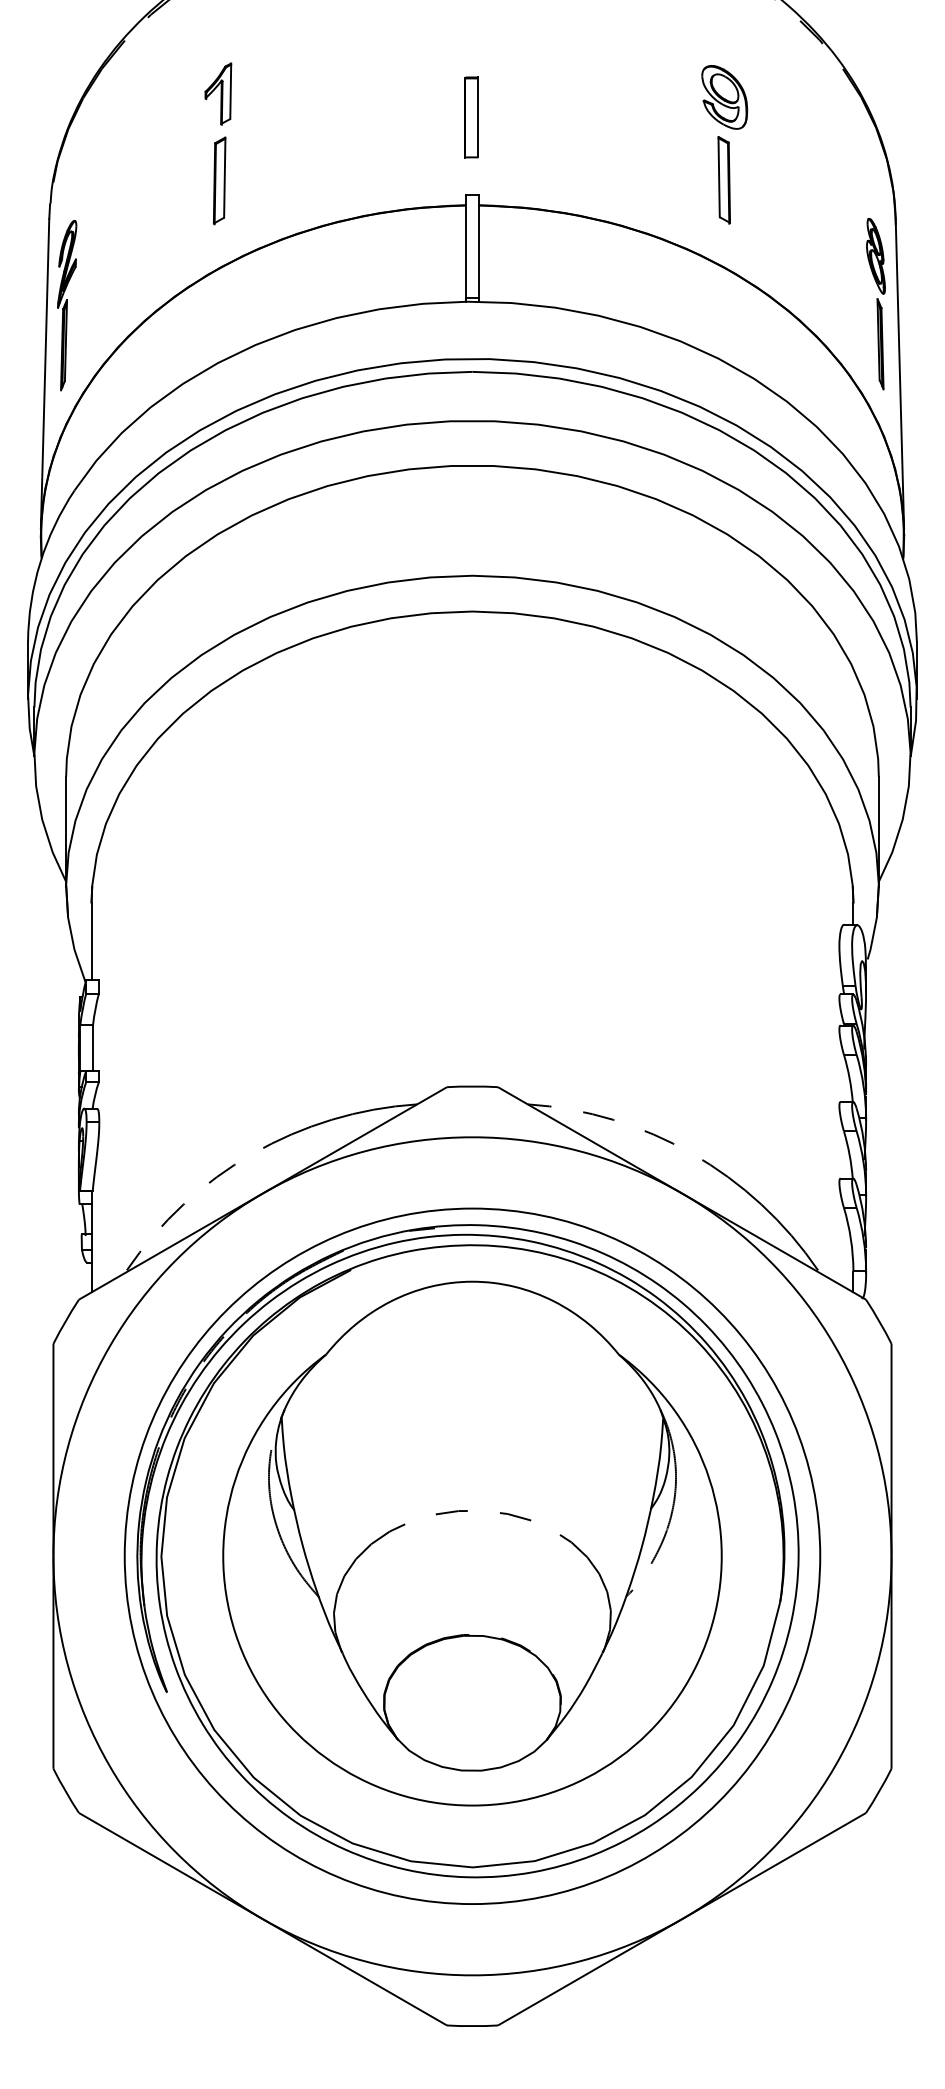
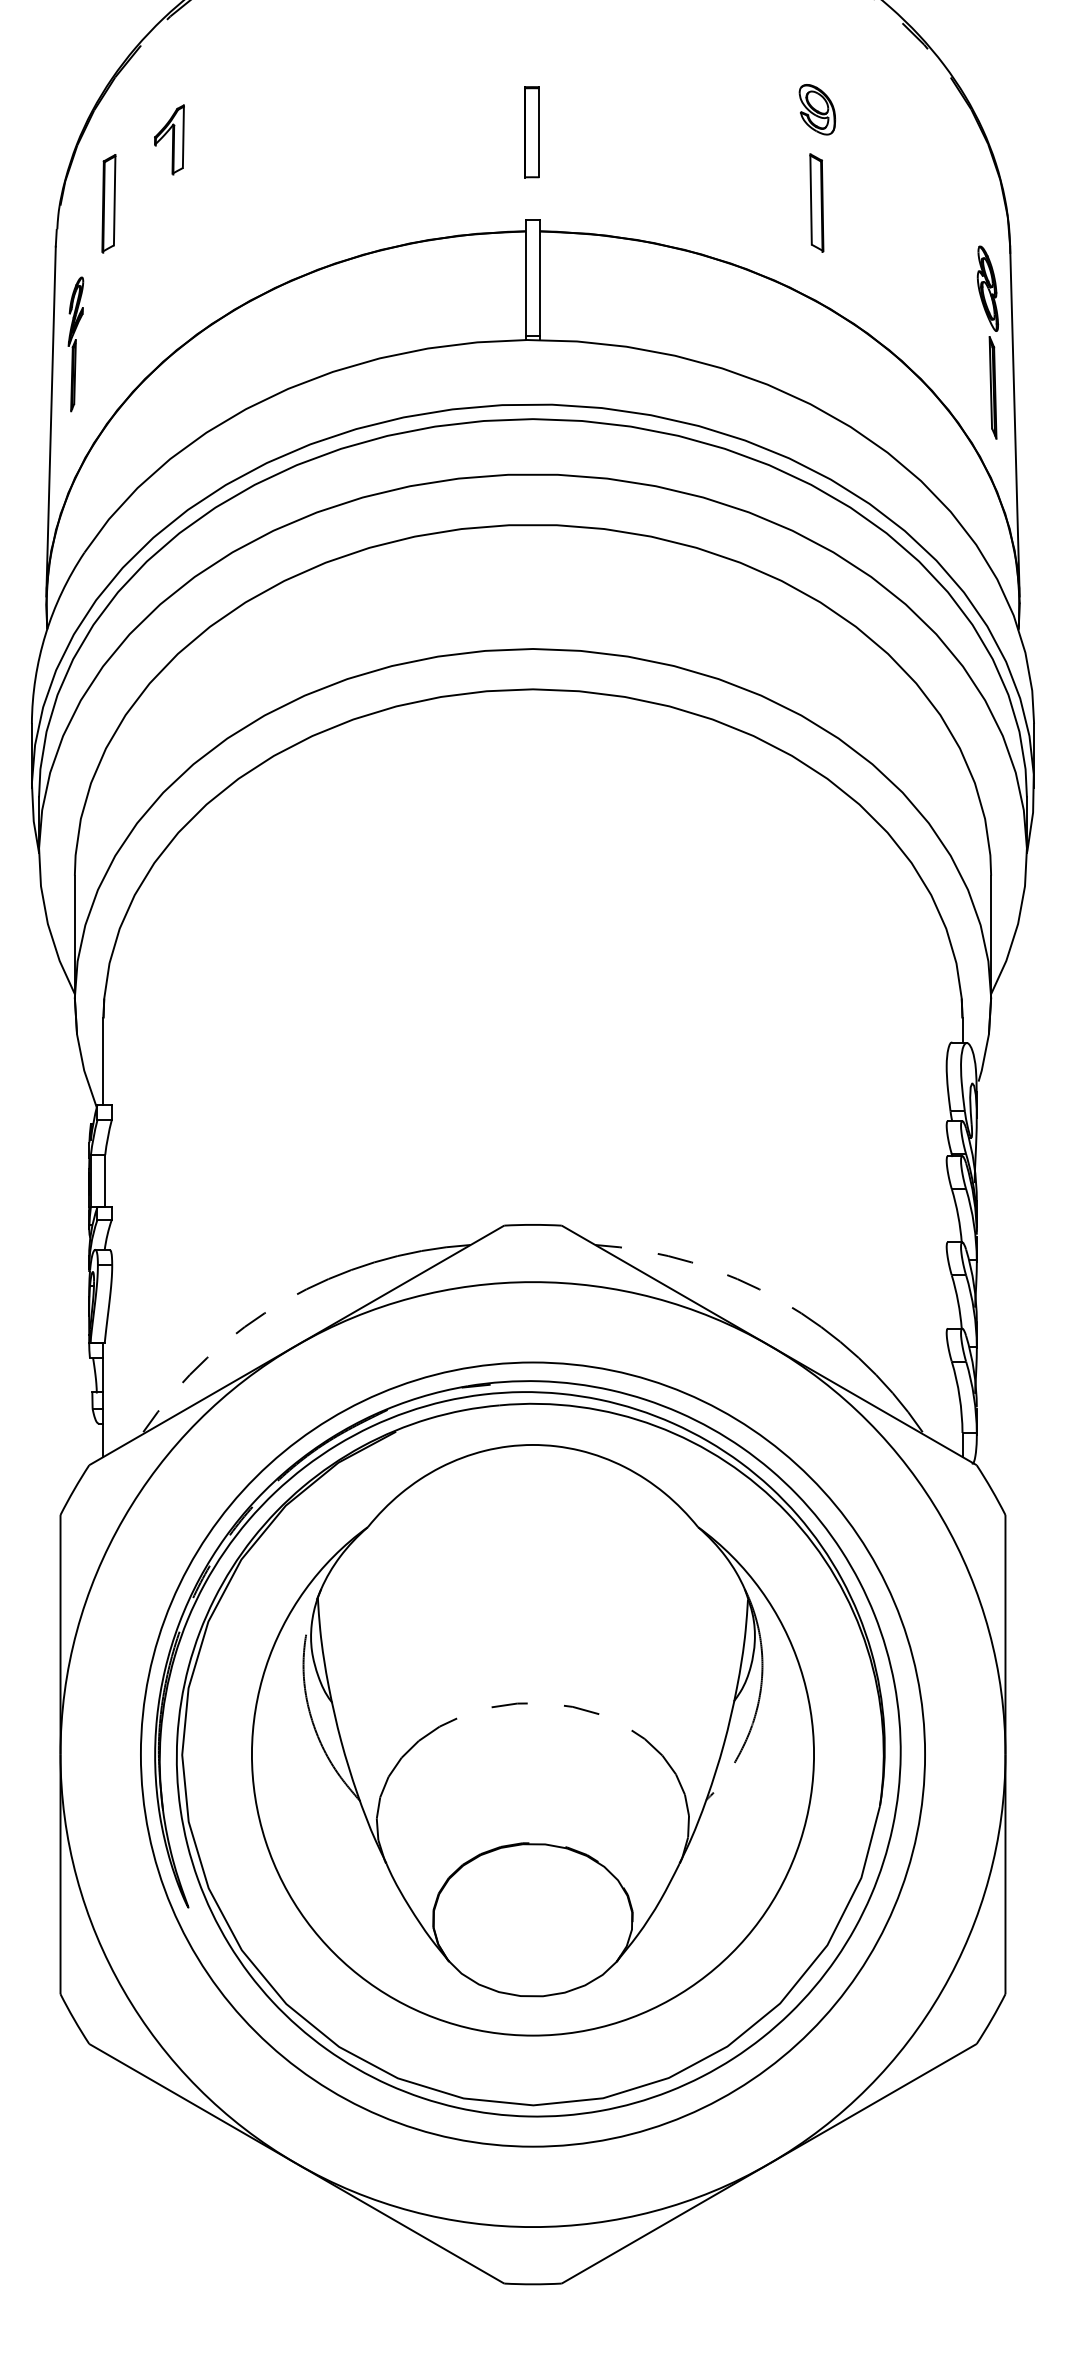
part: (218, 93) -> (169, 139), moved
part: (724, 97) -> (817, 109), size x0.7
part: (219, 180) -> (108, 203), moved
part: (66, 305) -> (75, 344), size x0.7

